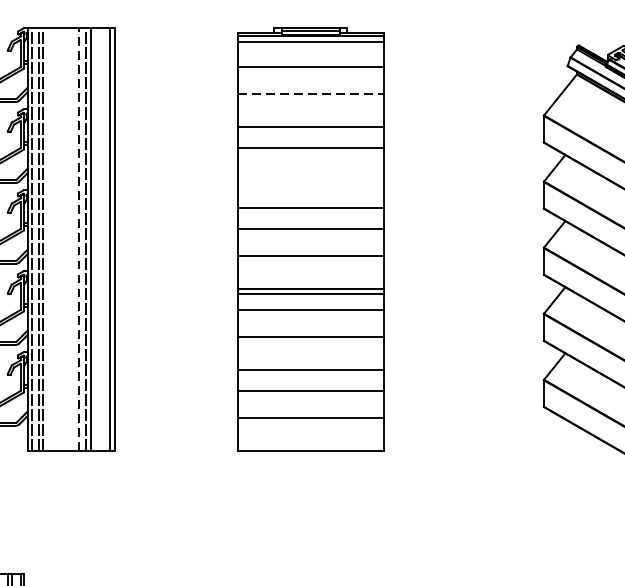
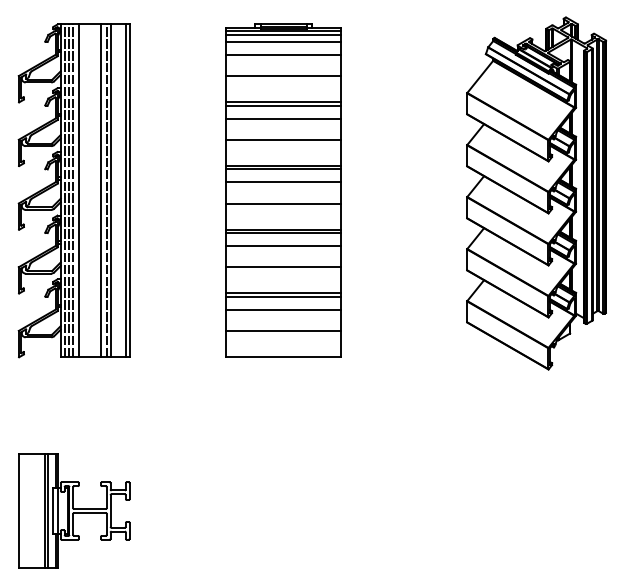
line: (310, 51) -> (283, 42), added
line: (311, 94) -> (284, 76), dashed -> solid
line: (310, 131) -> (283, 105), added
line: (310, 174) -> (283, 139), added
line: (310, 212) -> (283, 169), added
line: (51, 239) -> (79, 190), added
line: (79, 239) -> (101, 190), dashed -> solid
line: (310, 374) -> (283, 296), added

